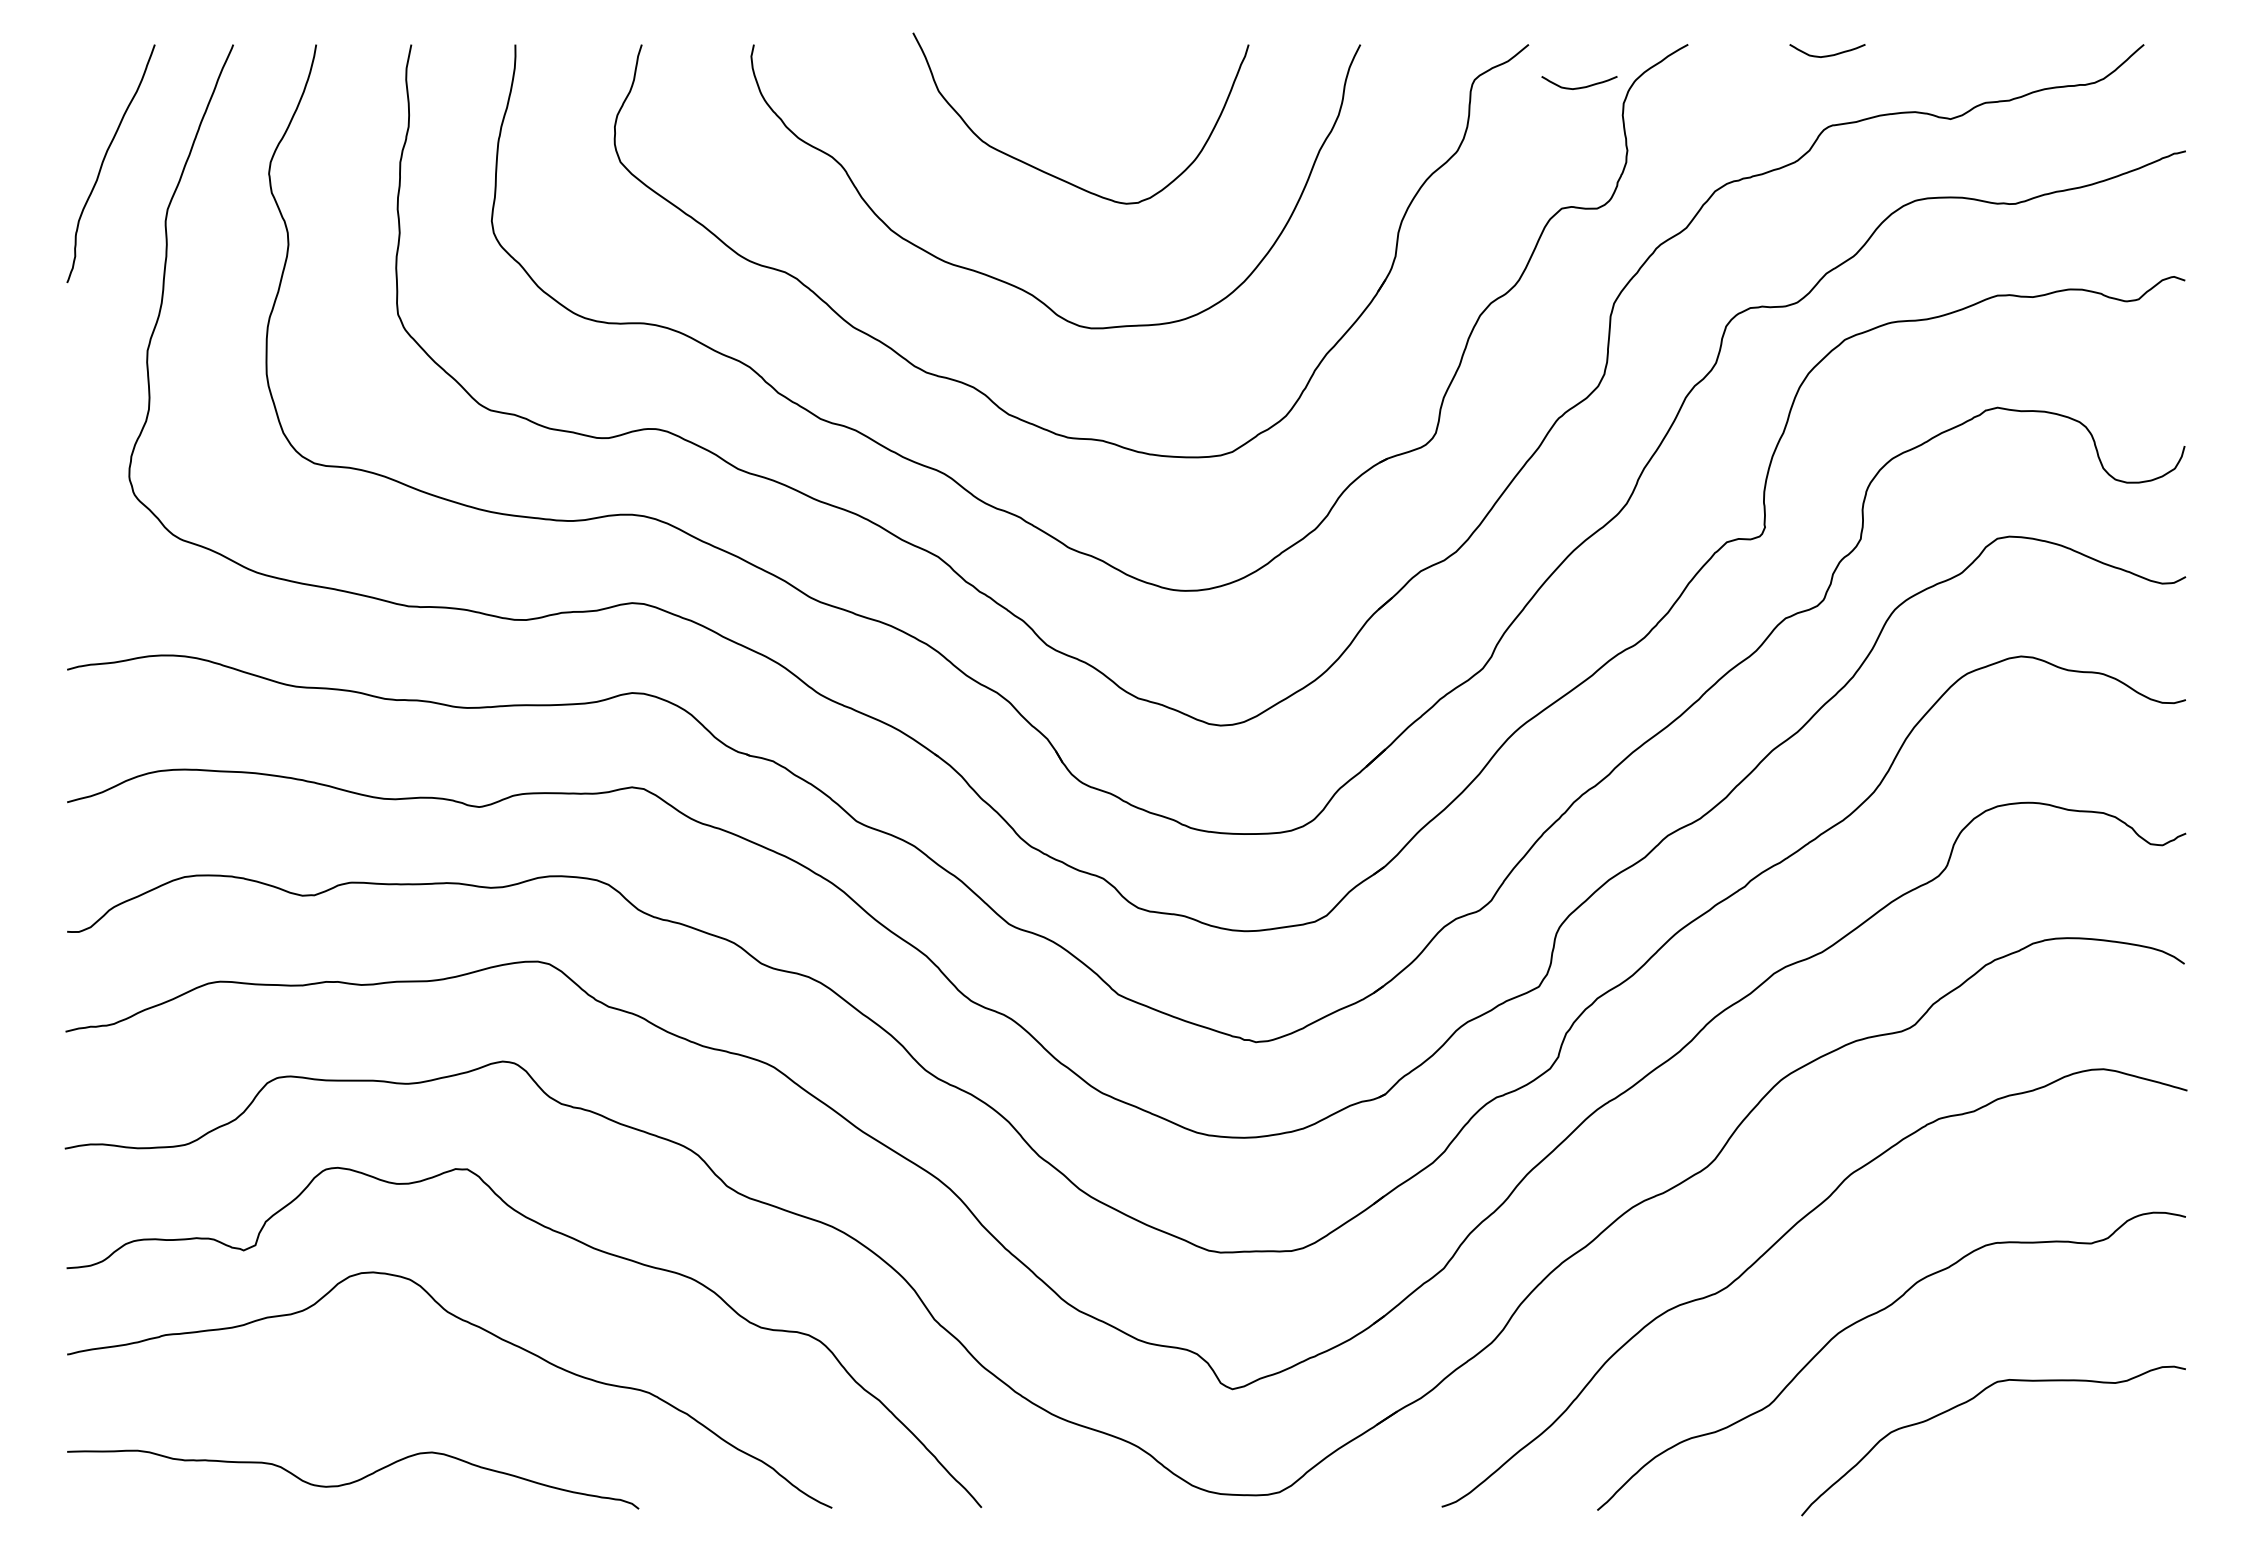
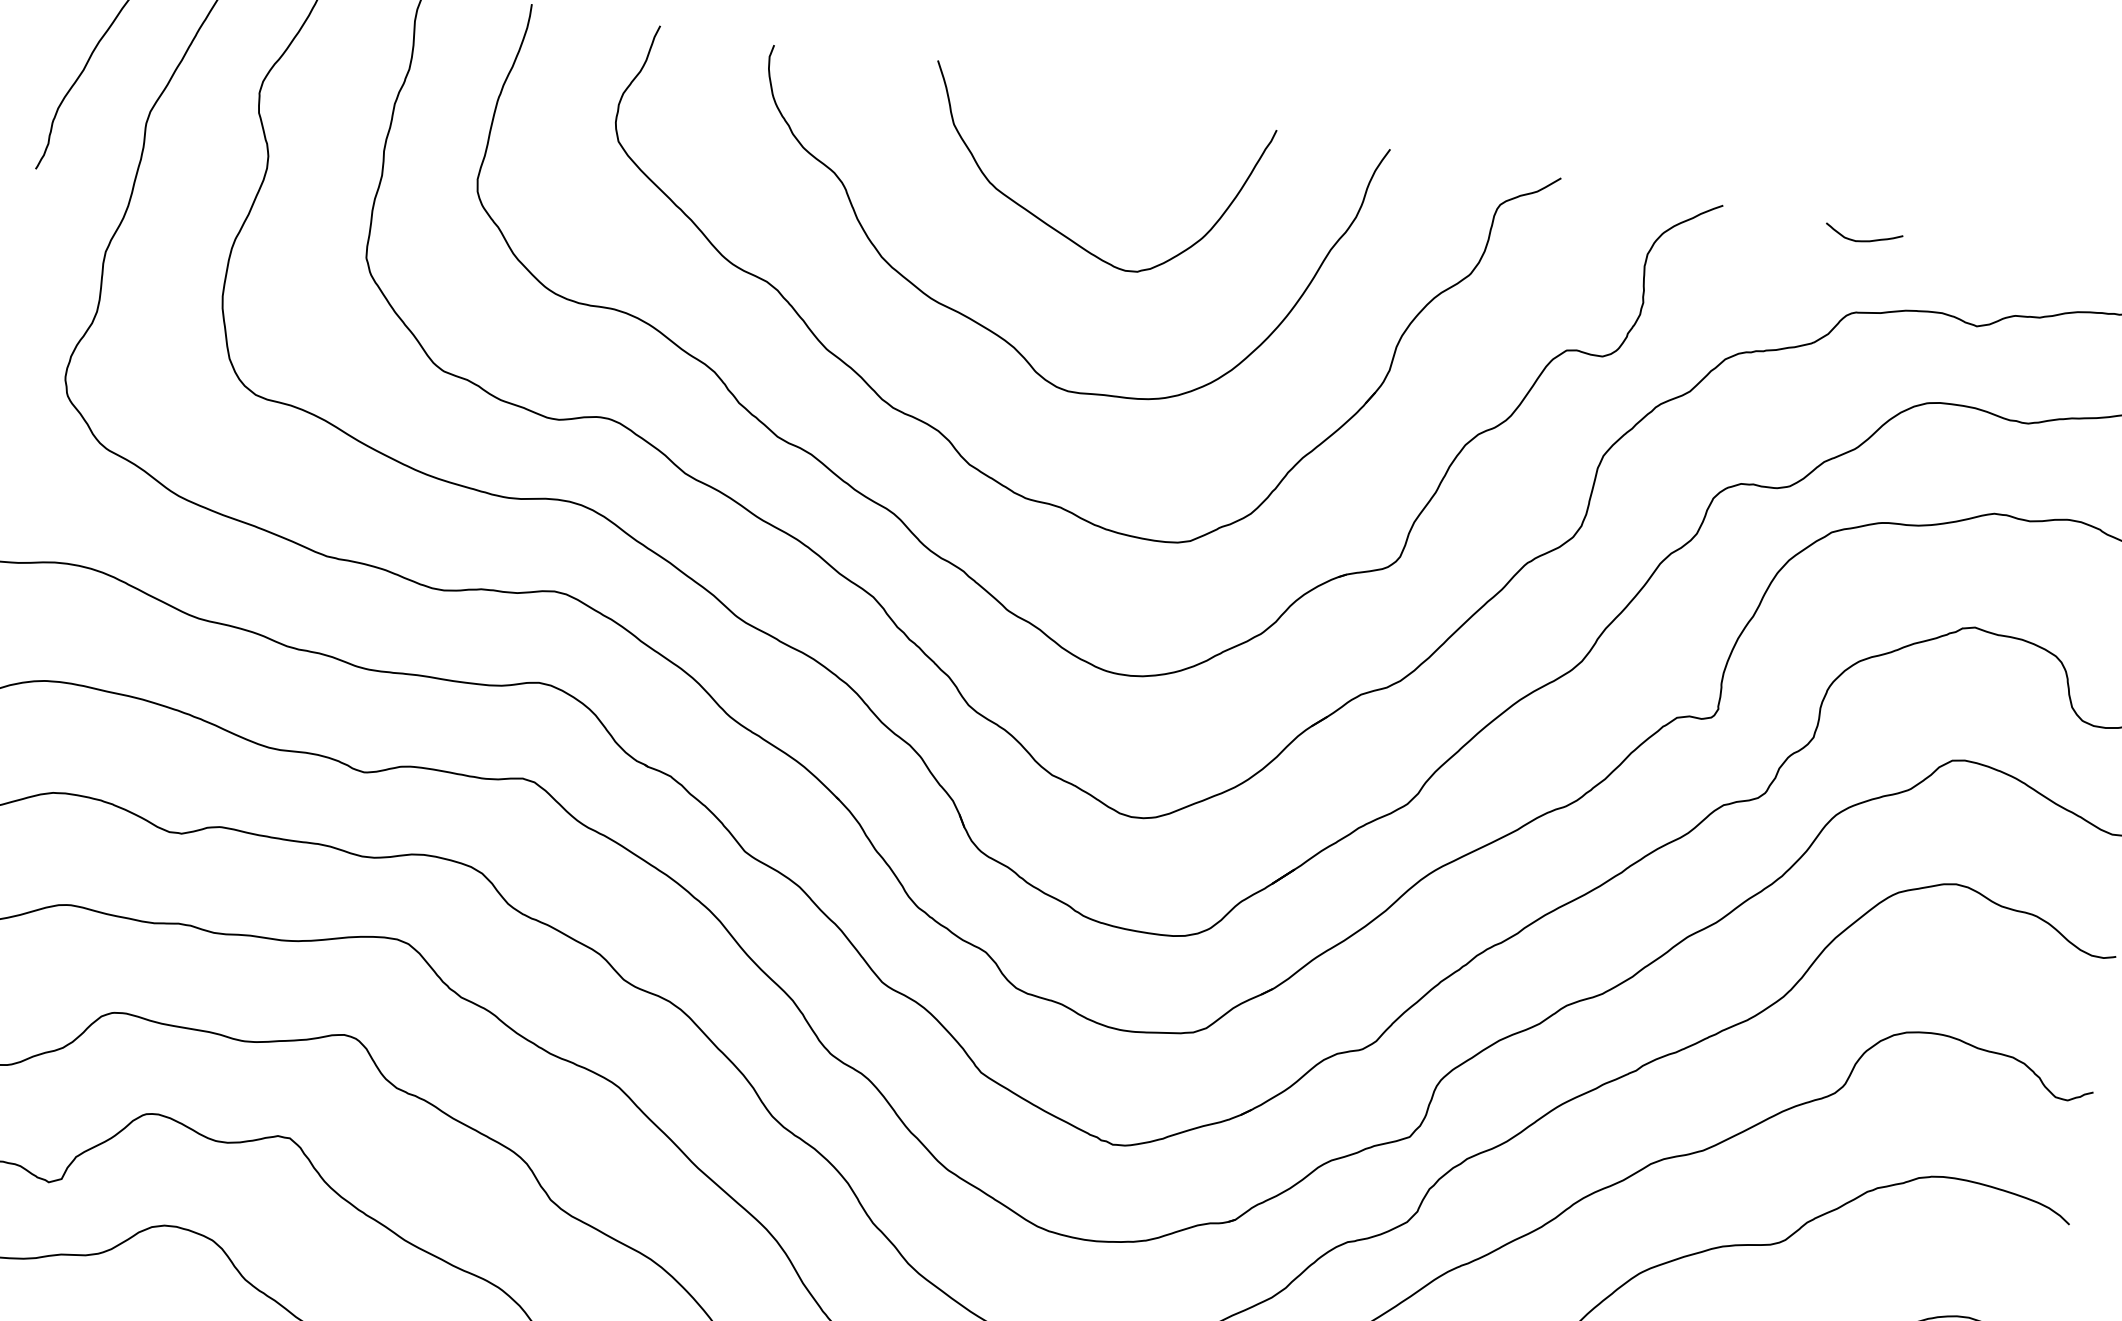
curve: (1582, 86) -> (1608, 230), removed

